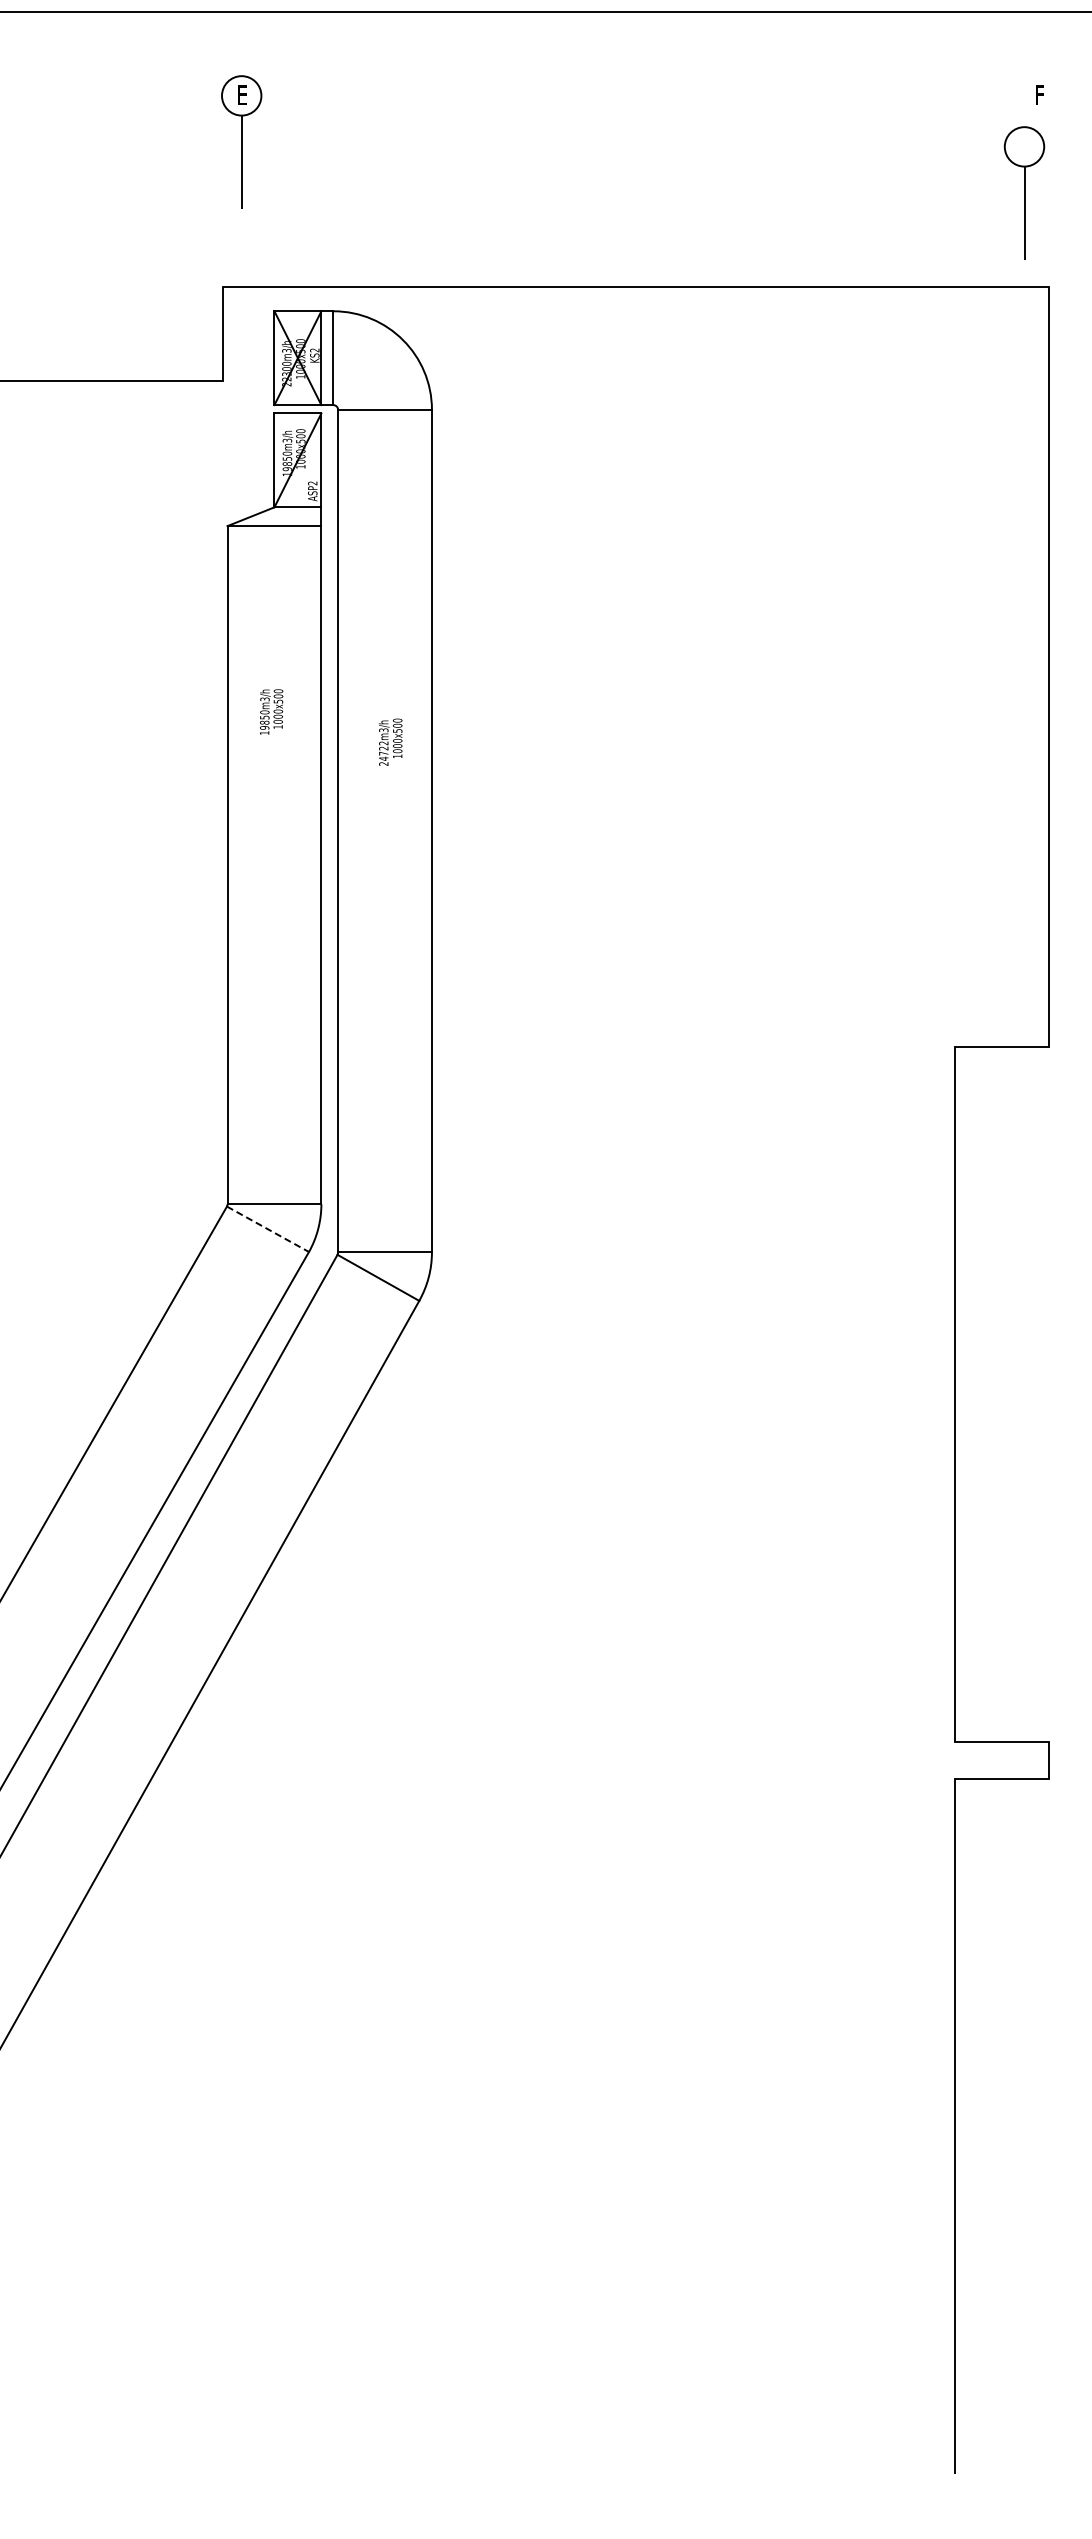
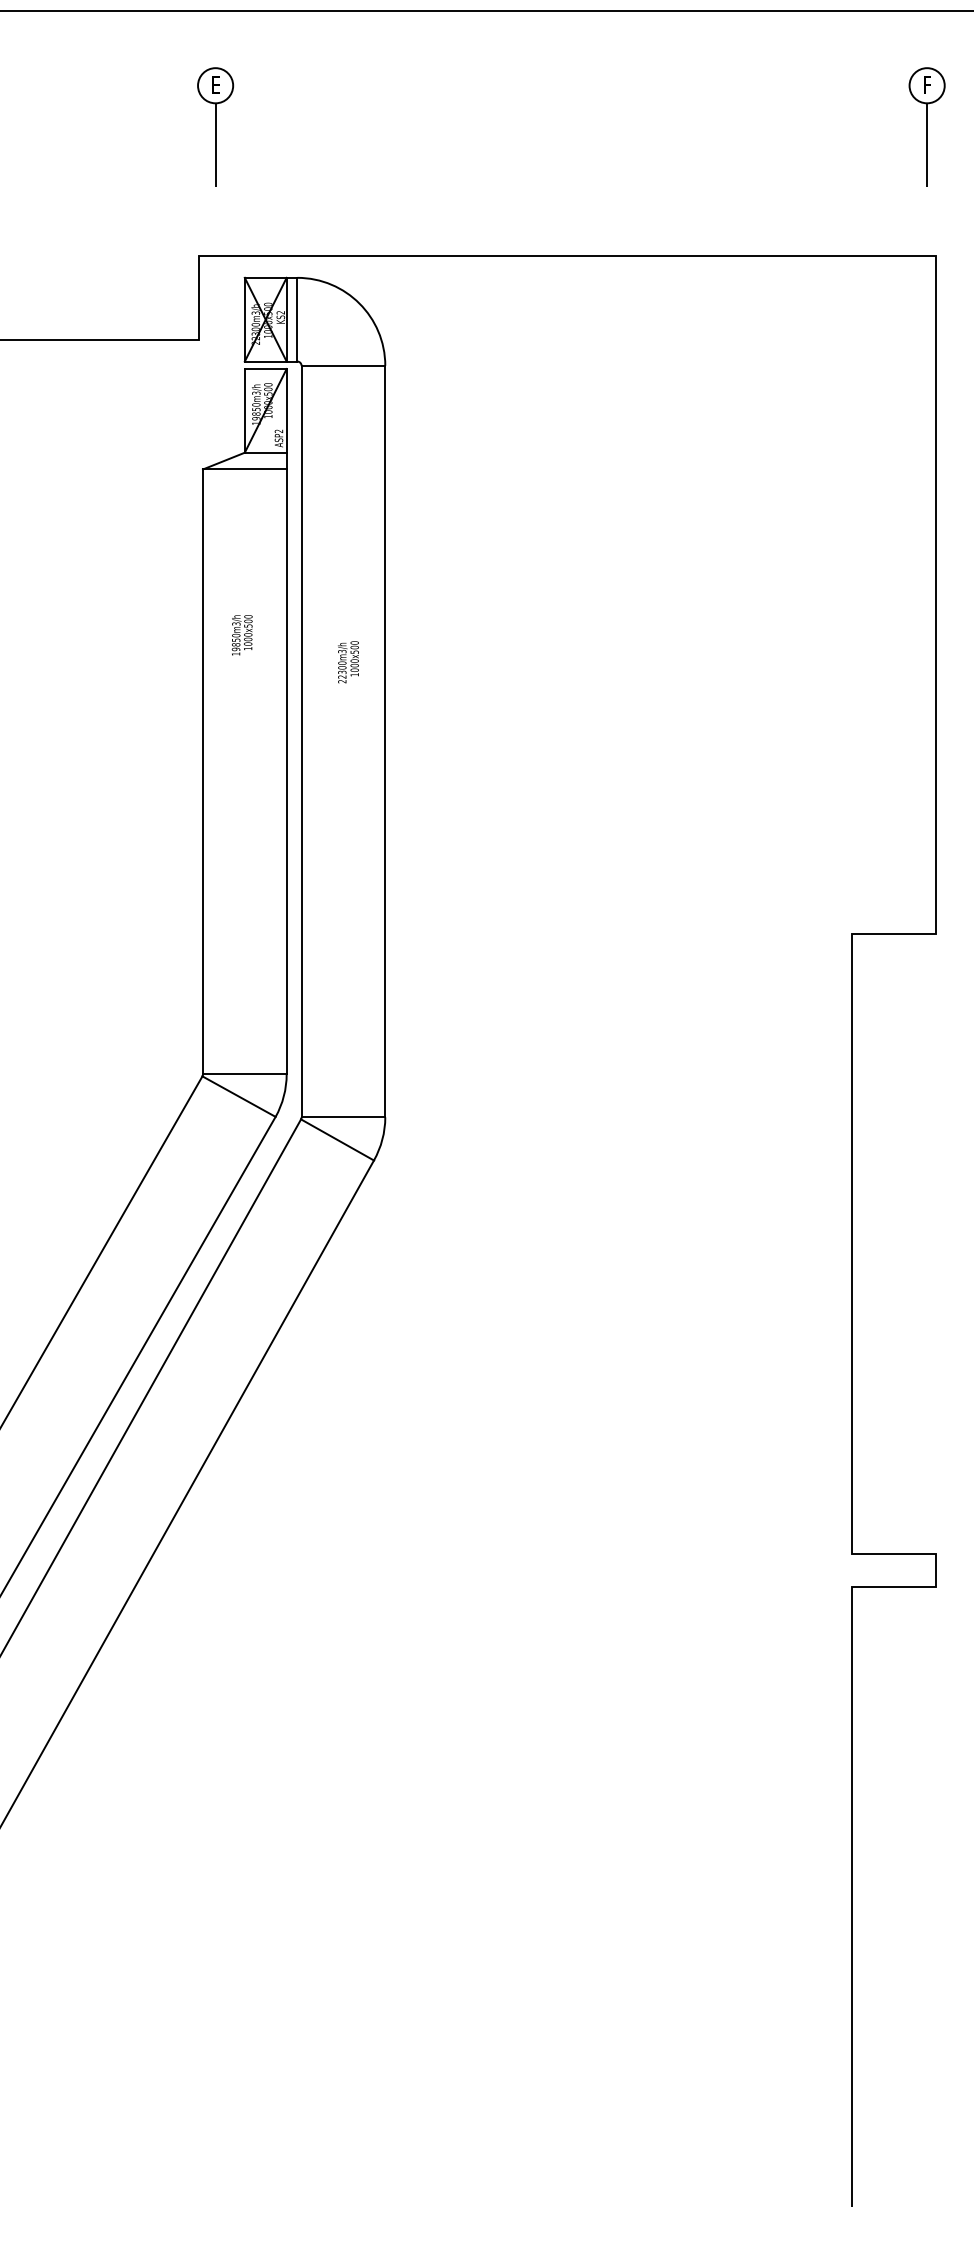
part: (1024, 192) -> (927, 126), moved
text: (383, 750) -> (342, 669), 24722m3/h -> 22300m3/h
line: (267, 1229) -> (238, 1096), dashed -> solid

